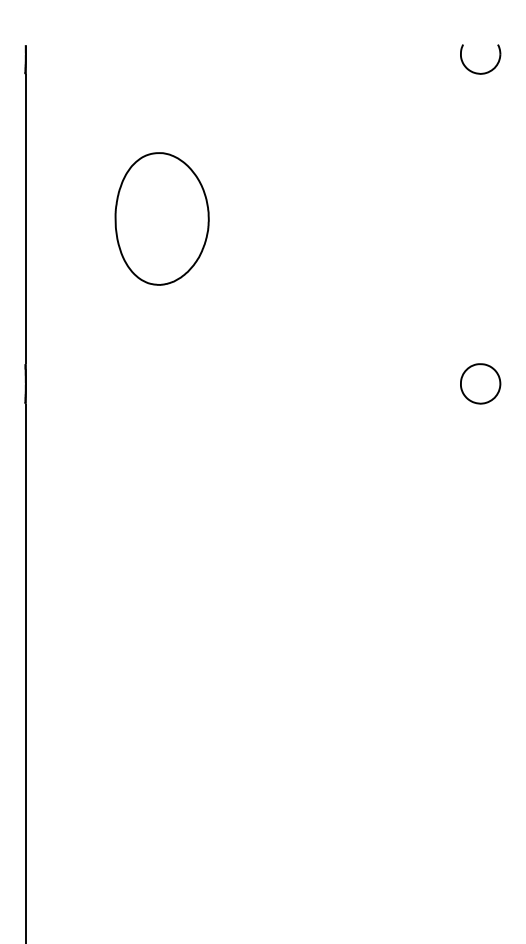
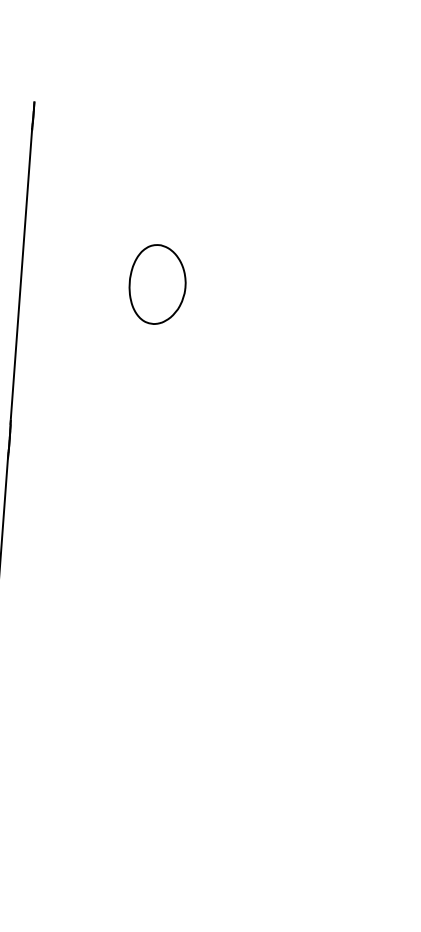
part: (161, 218) -> (157, 284), size x0.6

